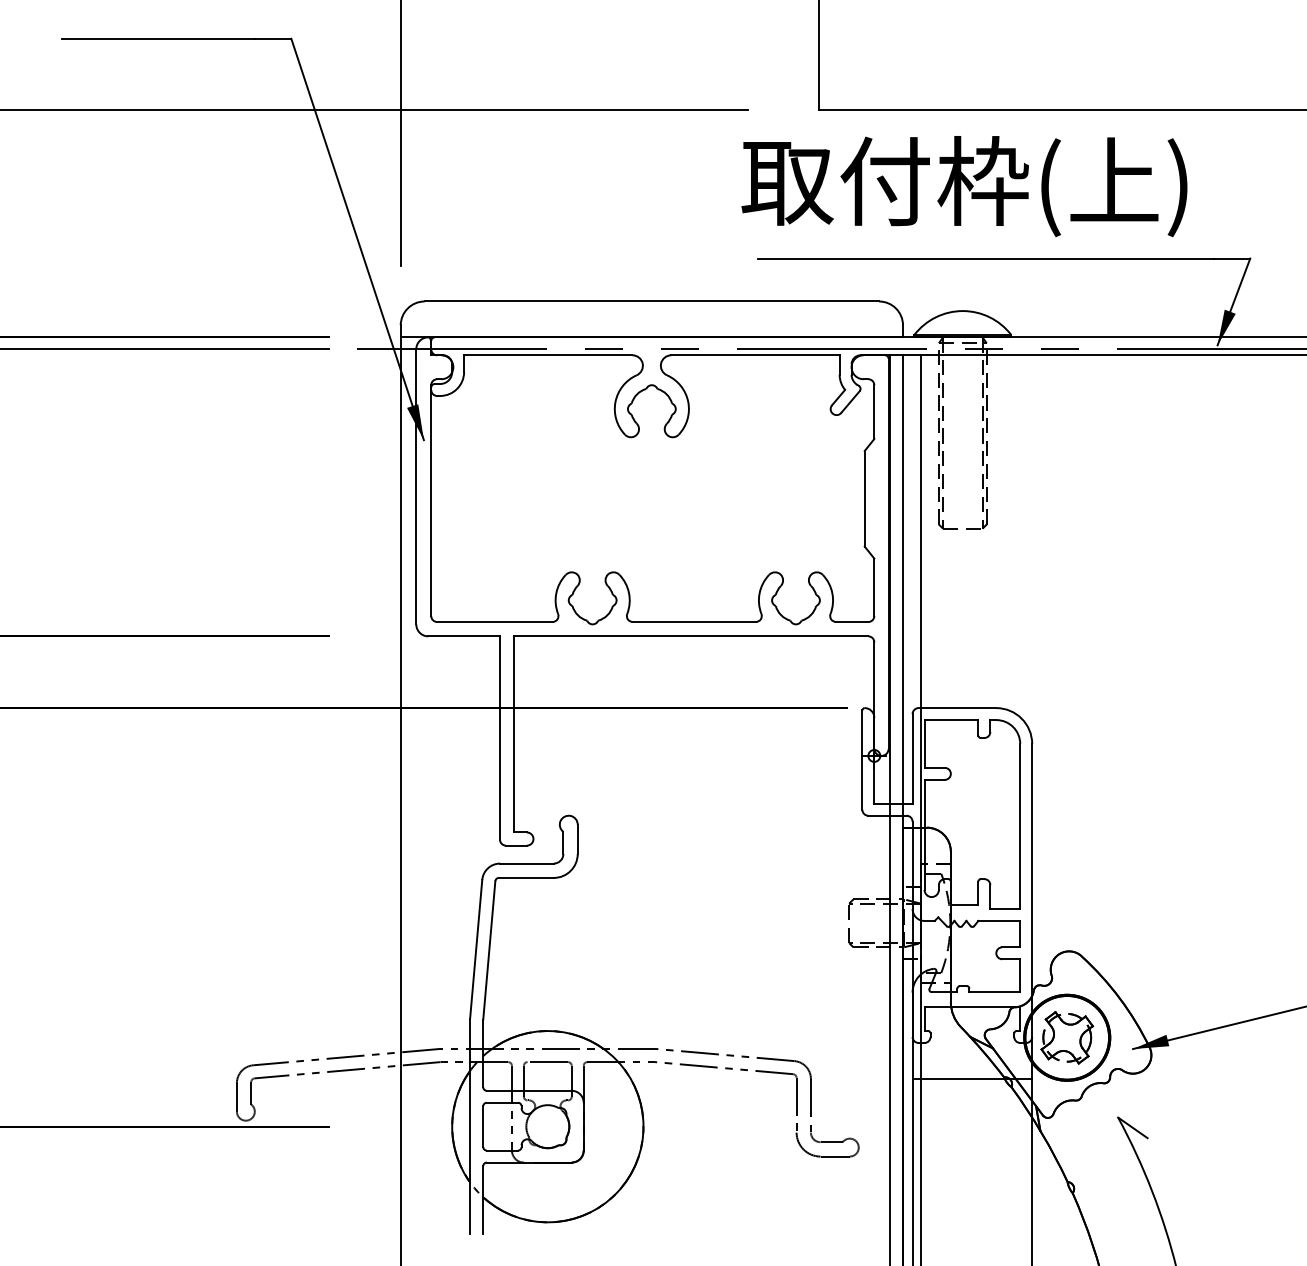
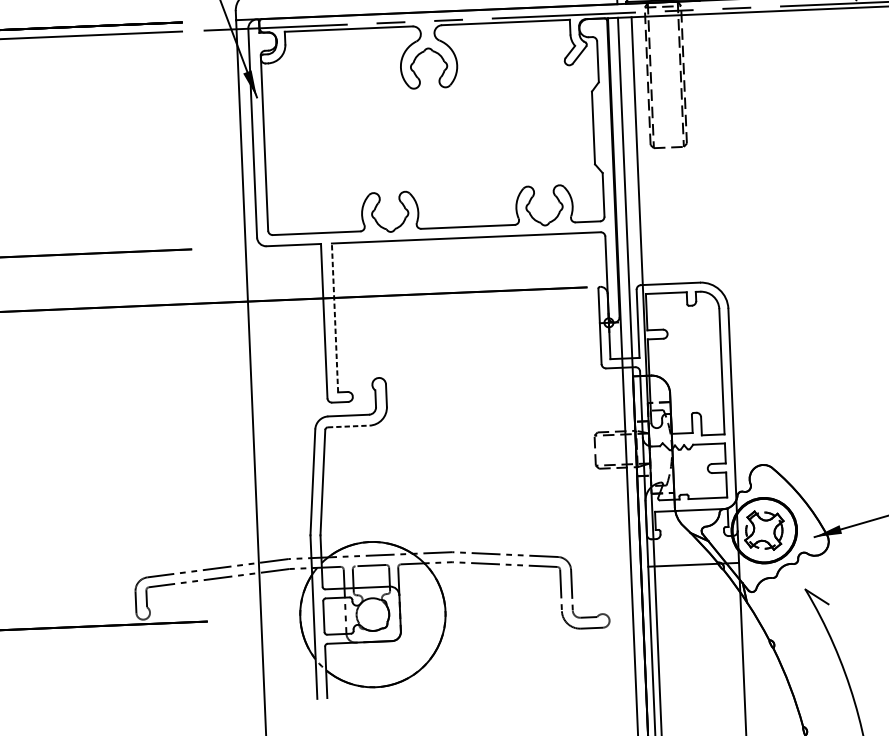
line: (514, 733) -> (335, 317), solid -> dashed
line: (526, 877) -> (348, 426), solid -> dashed

